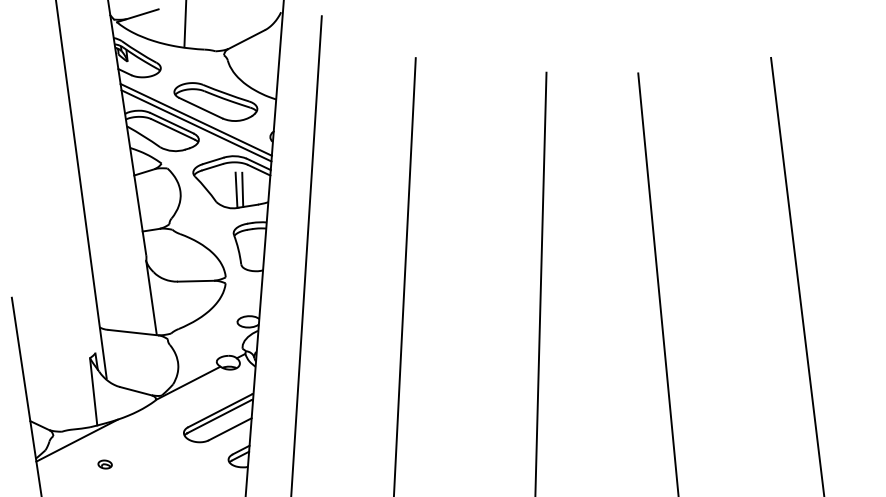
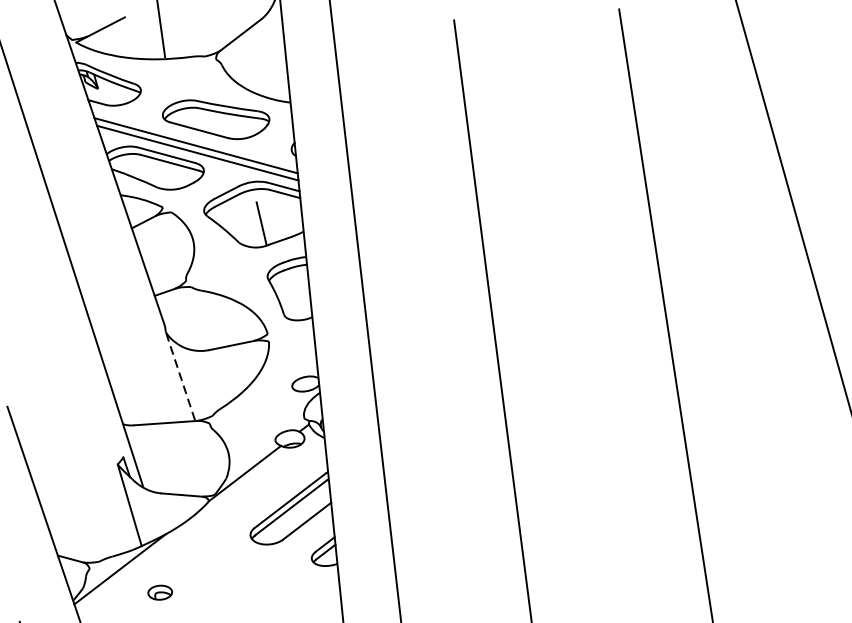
line: (242, 189) -> (268, 221), removed
line: (151, 297) -> (180, 375), solid -> dashed
part: (104, 464) -> (159, 592), size x1.4

